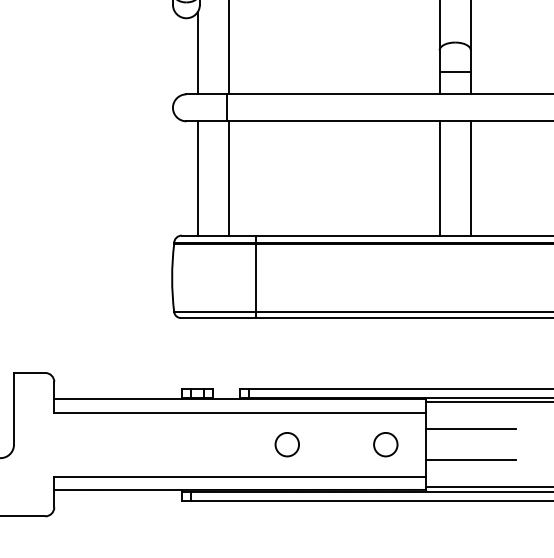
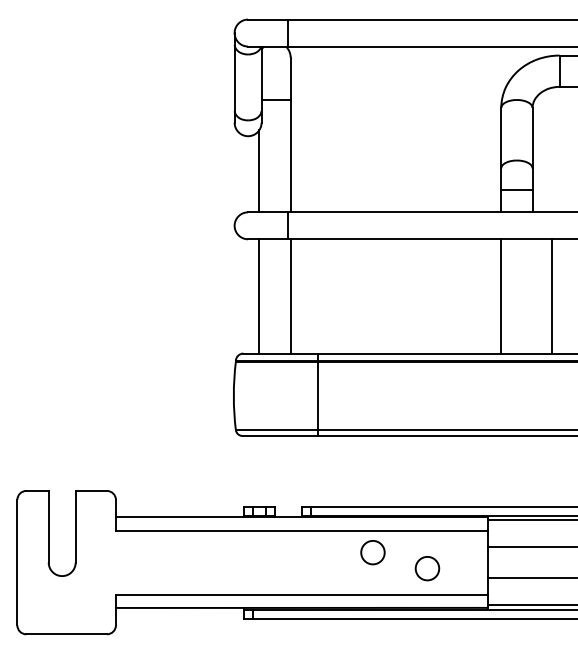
line: (470, 178) -> (551, 296), moved
circle: (286, 444) -> (372, 552), moved
circle: (385, 444) -> (427, 568), moved

